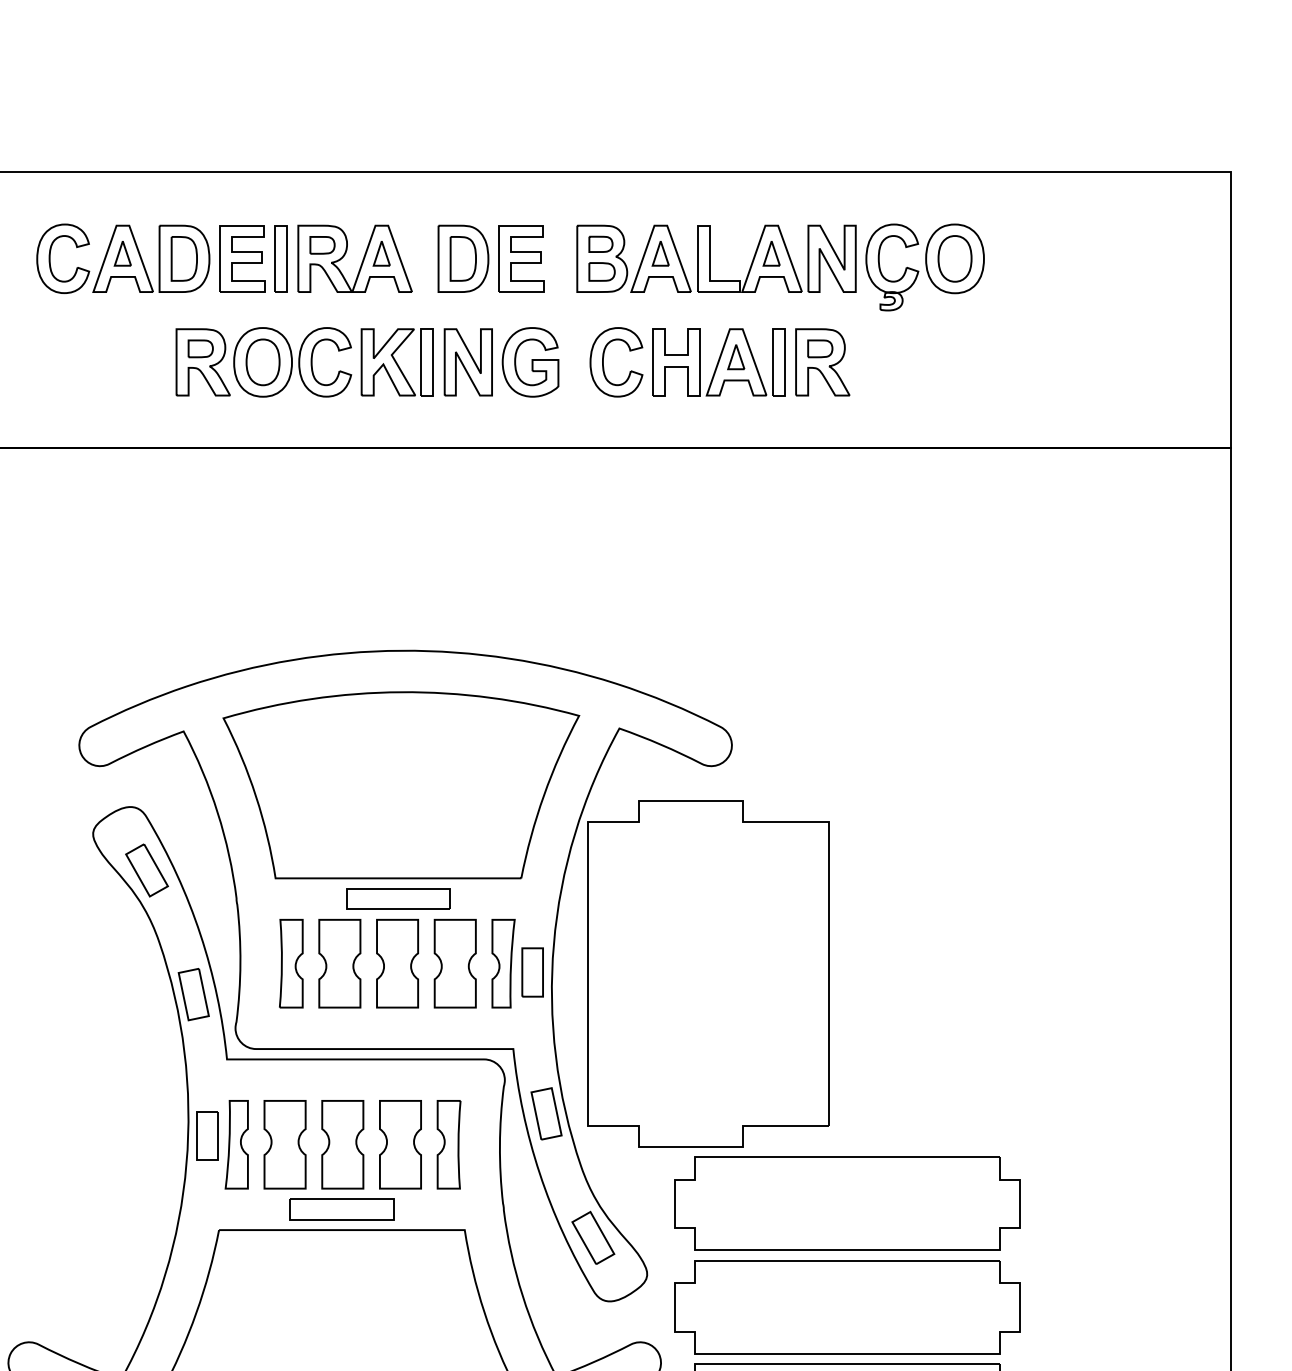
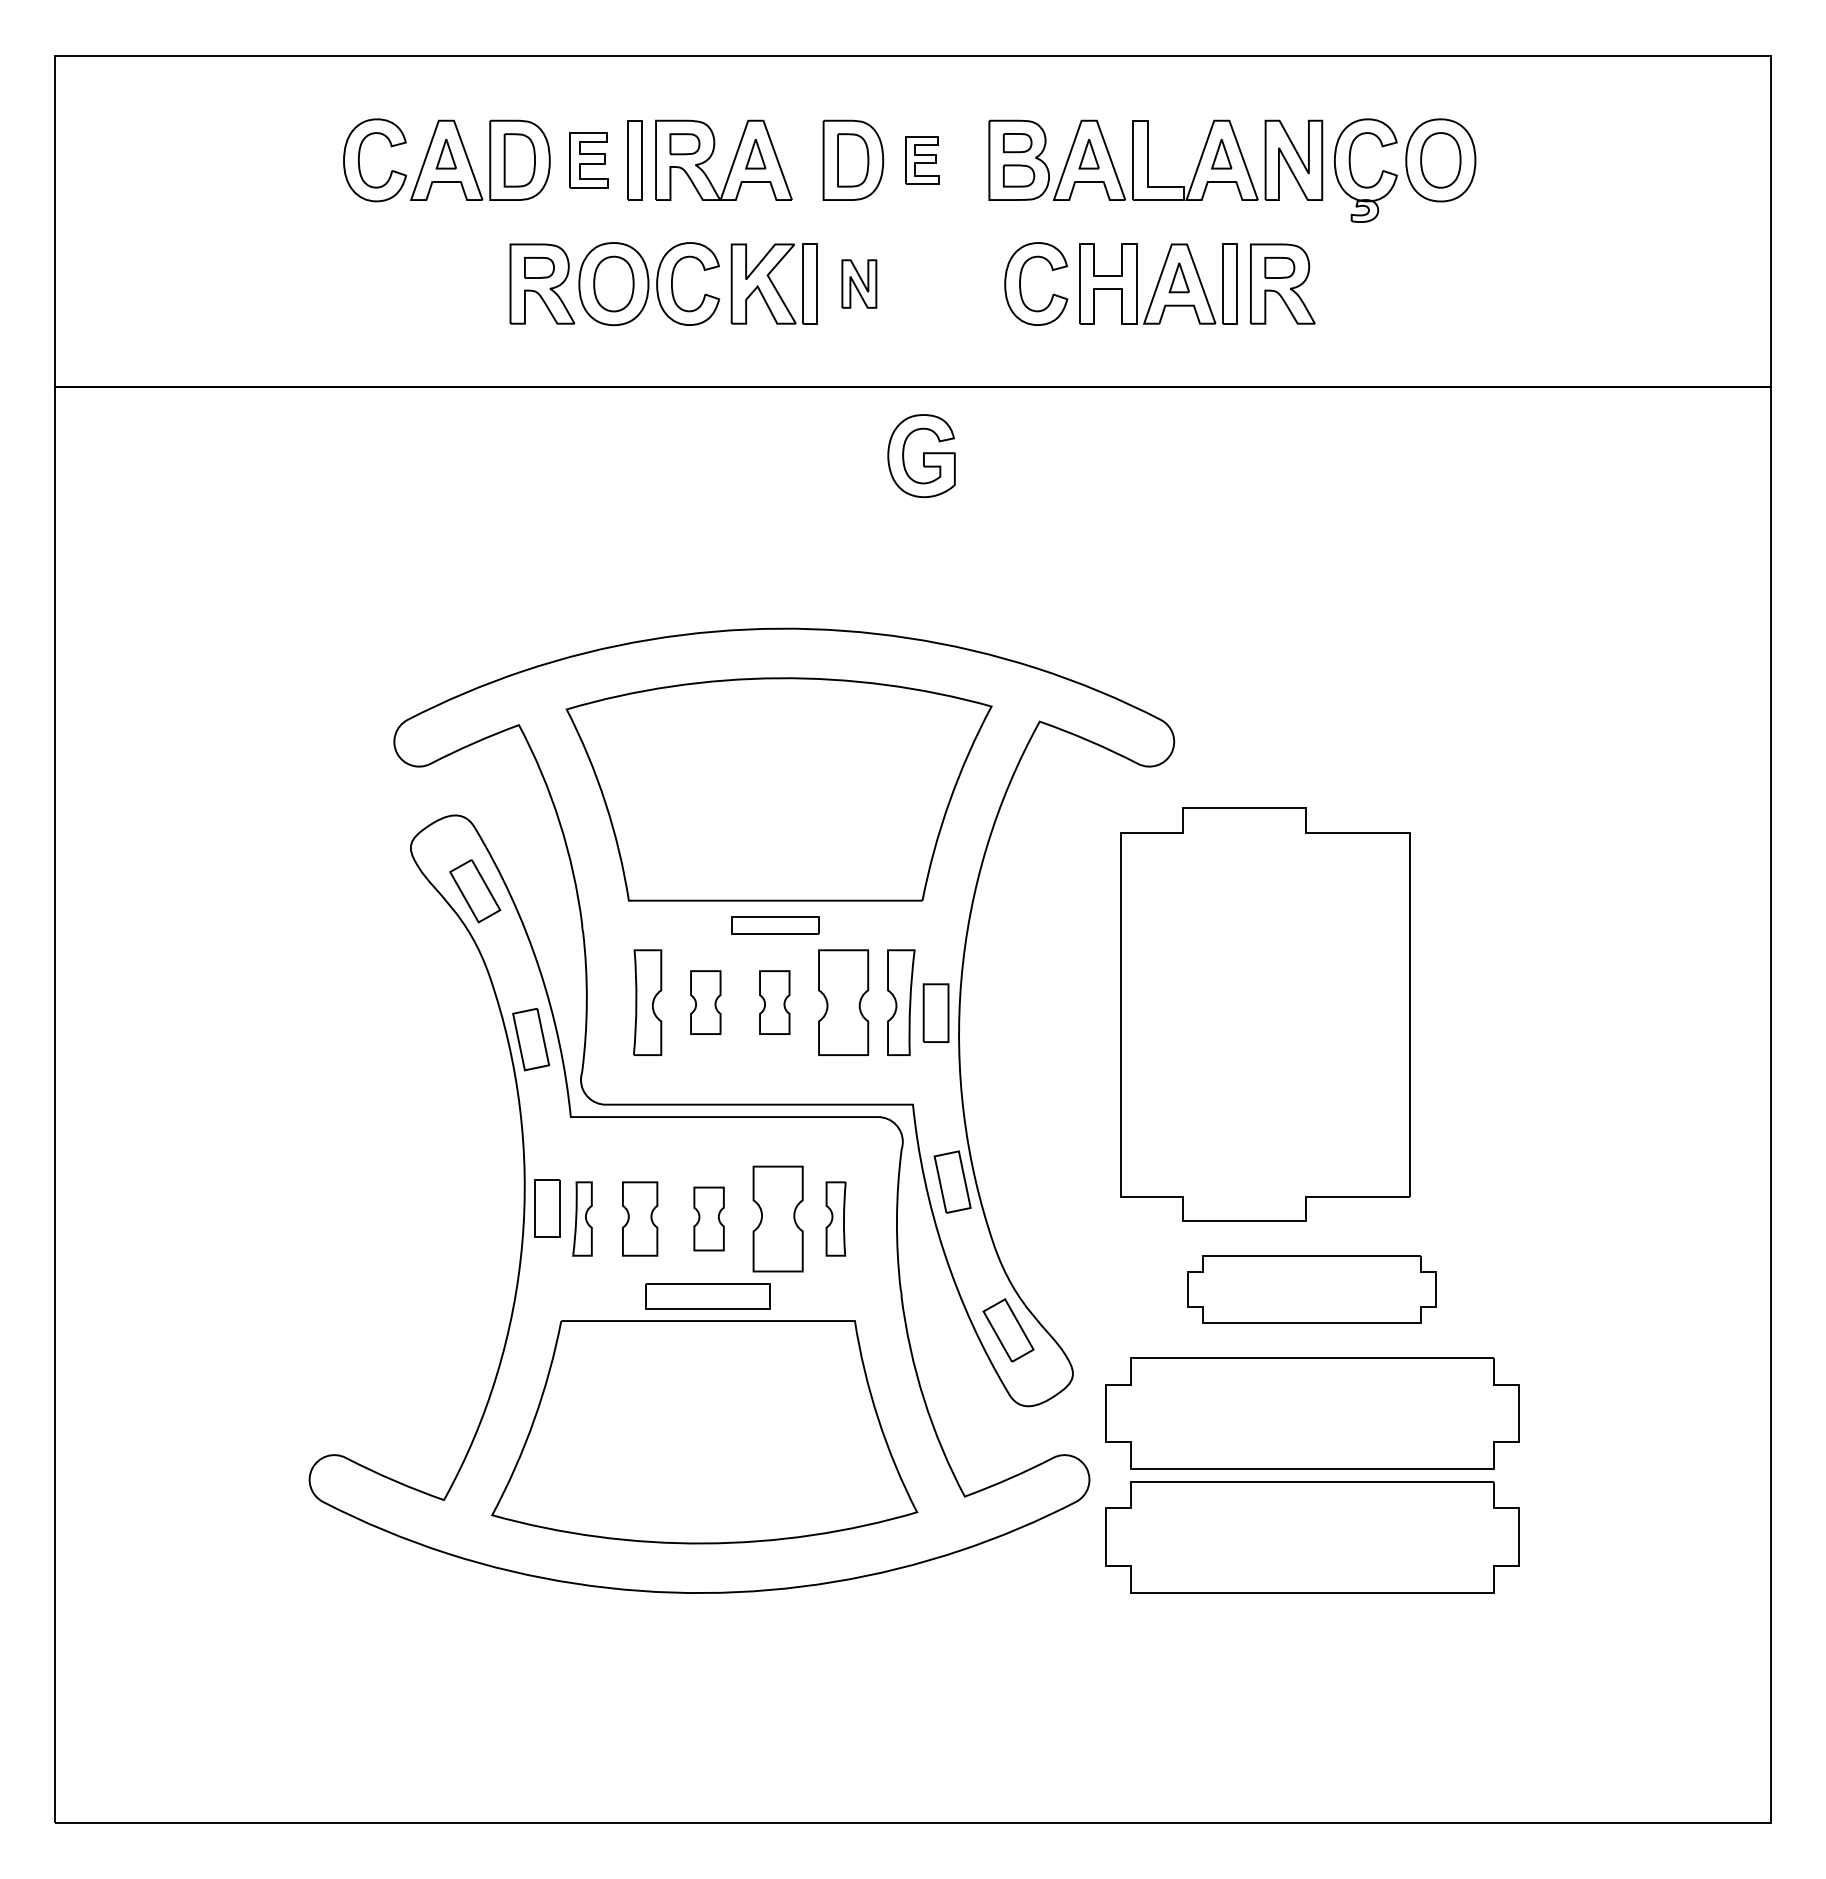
part: (241, 258) -> (588, 160), size x0.7
part: (521, 258) -> (922, 160), size x0.6
part: (468, 361) -> (859, 283), size x0.6
part: (530, 362) -> (921, 456), moved
part: (398, 899) -> (775, 925), size x0.7
part: (339, 963) -> (705, 1002), size x0.6
part: (397, 963) -> (774, 1002), size x0.6
part: (708, 973) -> (1265, 1014), moved
part: (236, 1144) -> (582, 1218), size x0.7
part: (284, 1144) -> (639, 1218), size x0.7
part: (342, 1144) -> (708, 1218), size x0.6
part: (448, 1144) -> (835, 1218), size x0.7
part: (847, 1203) -> (1312, 1289), size x0.6

